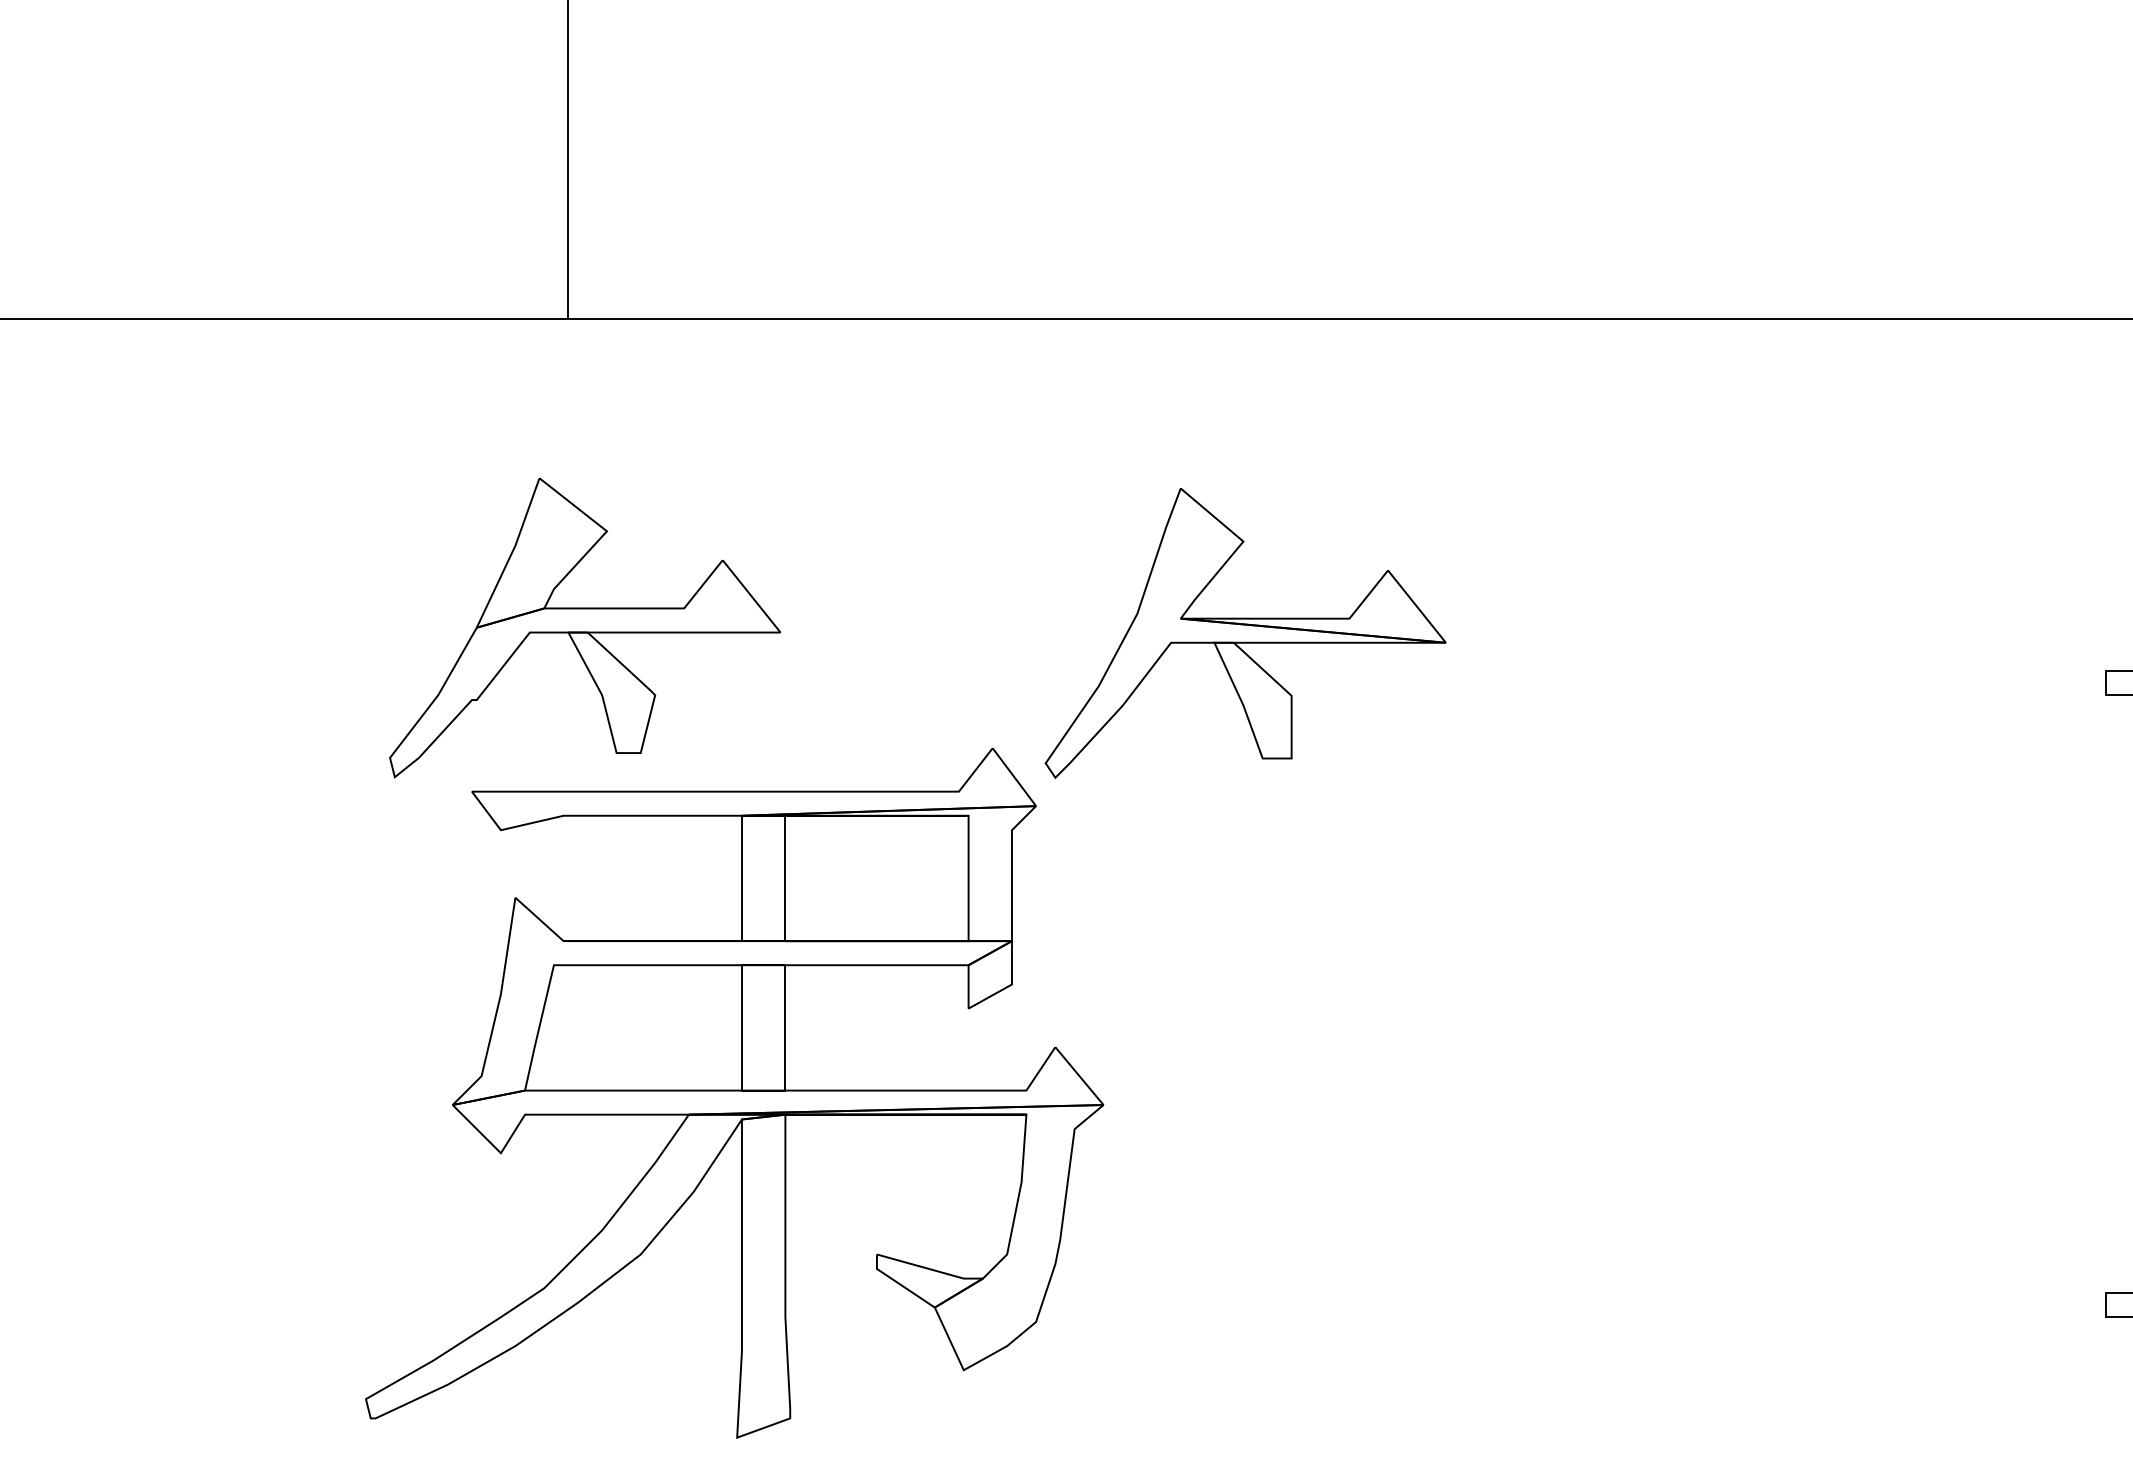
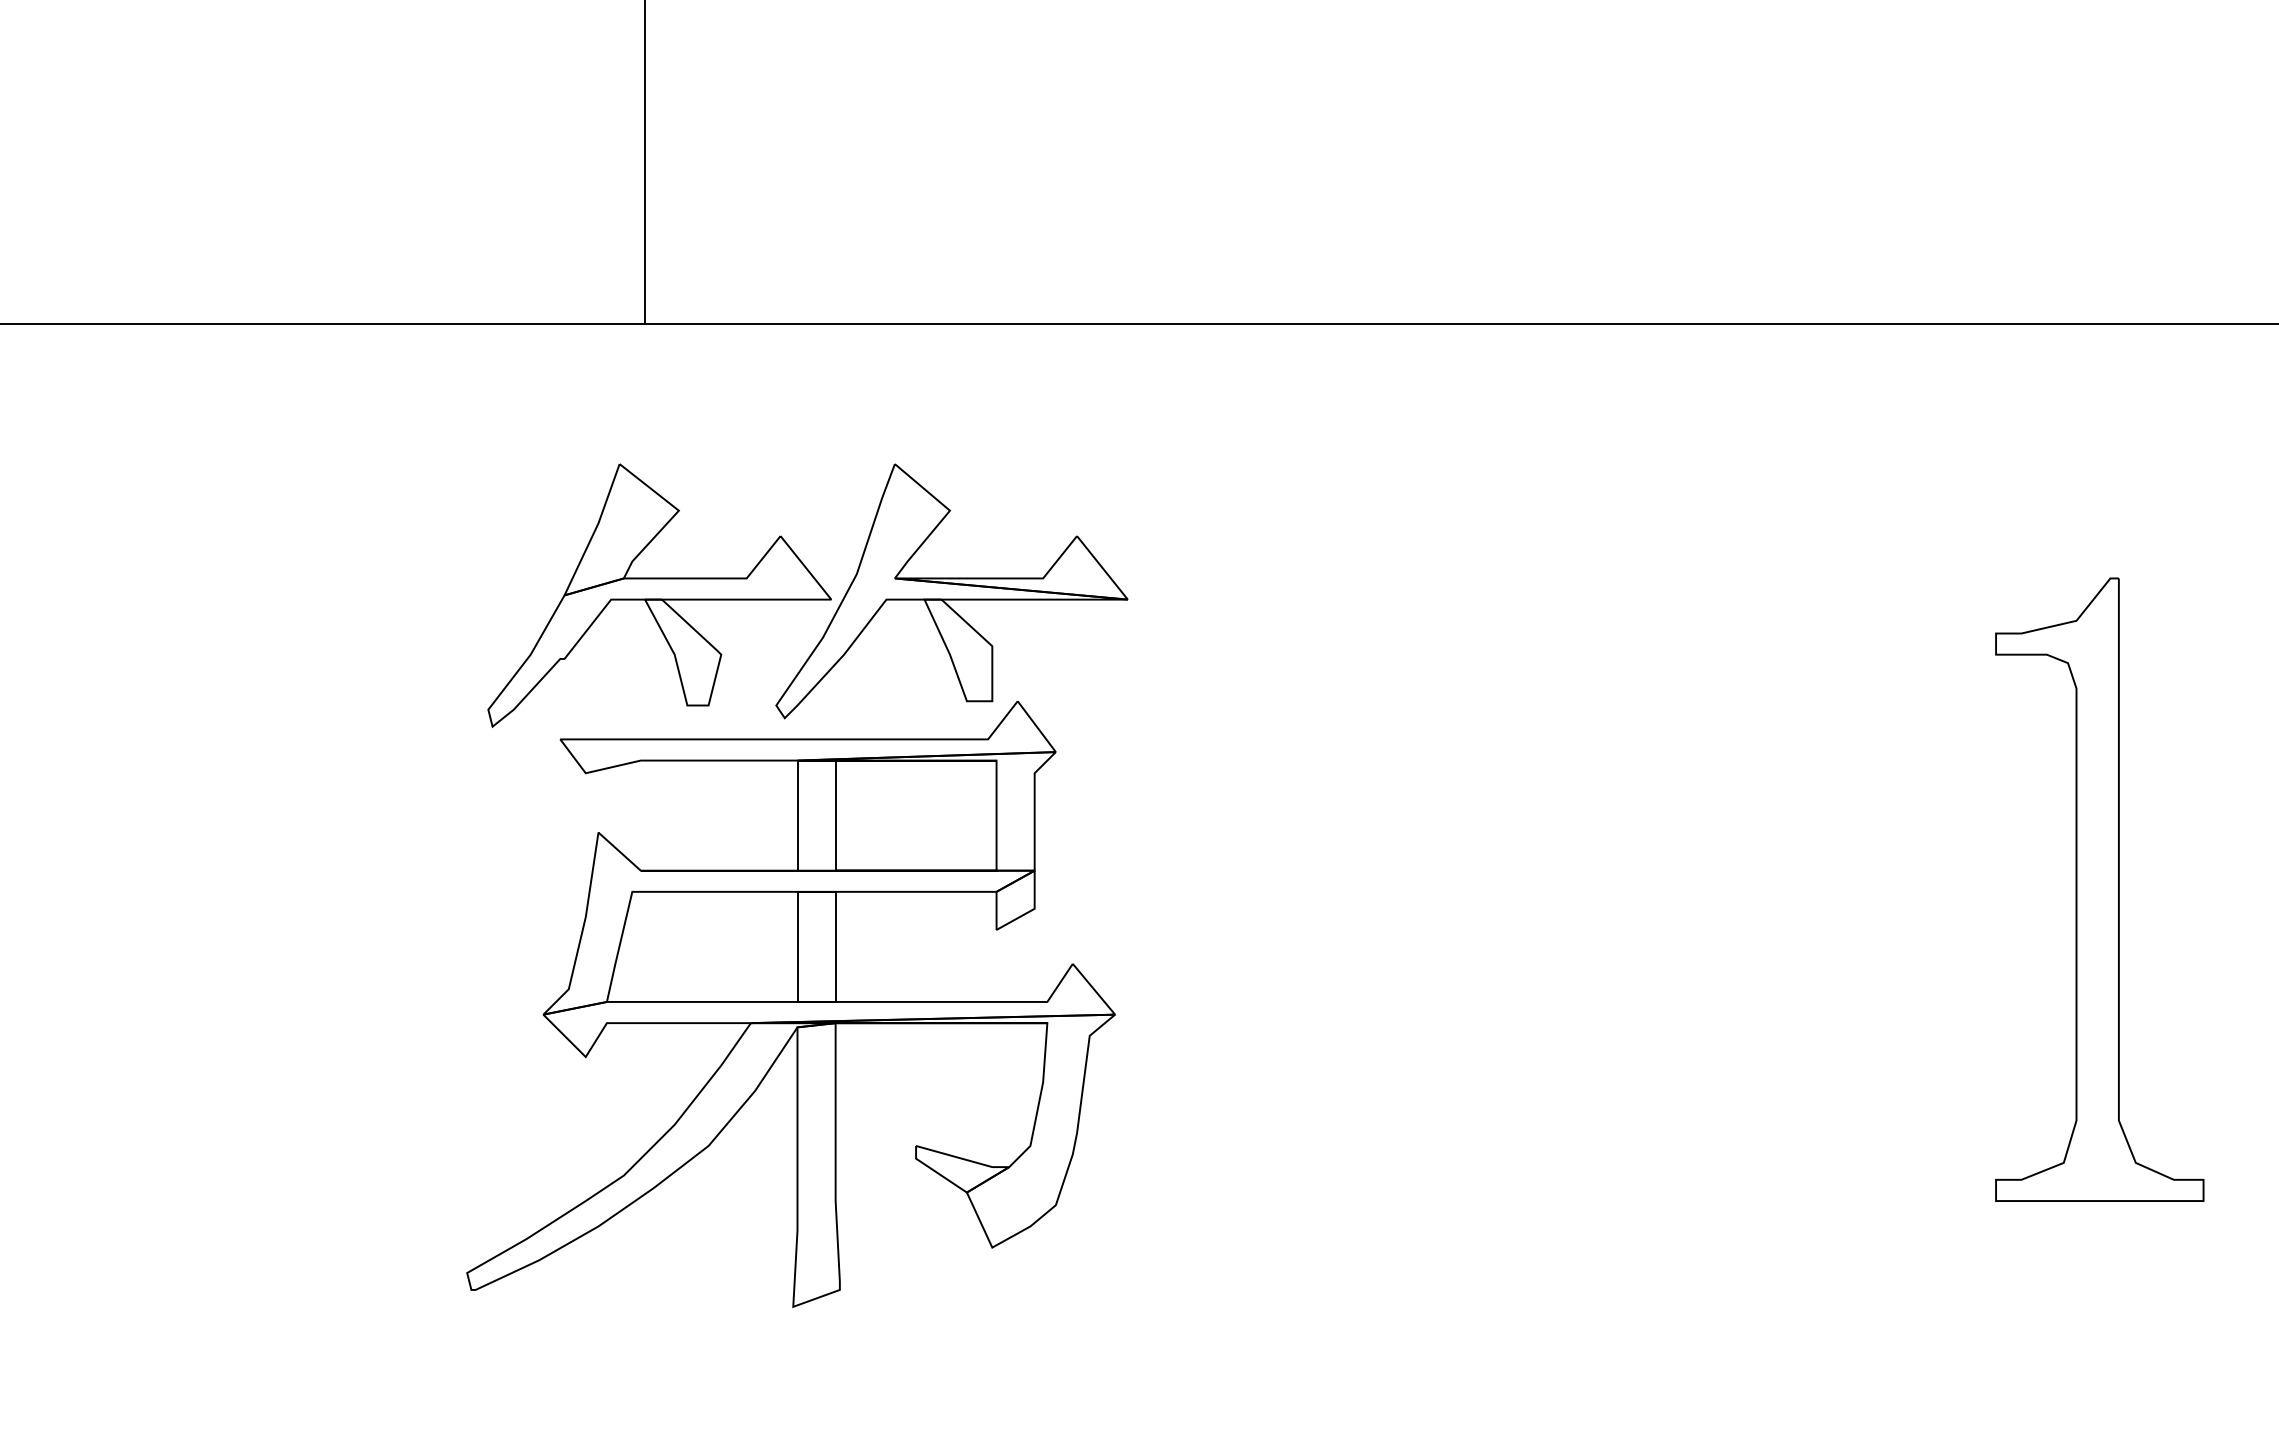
part: (1245, 633) -> (951, 591), moved

